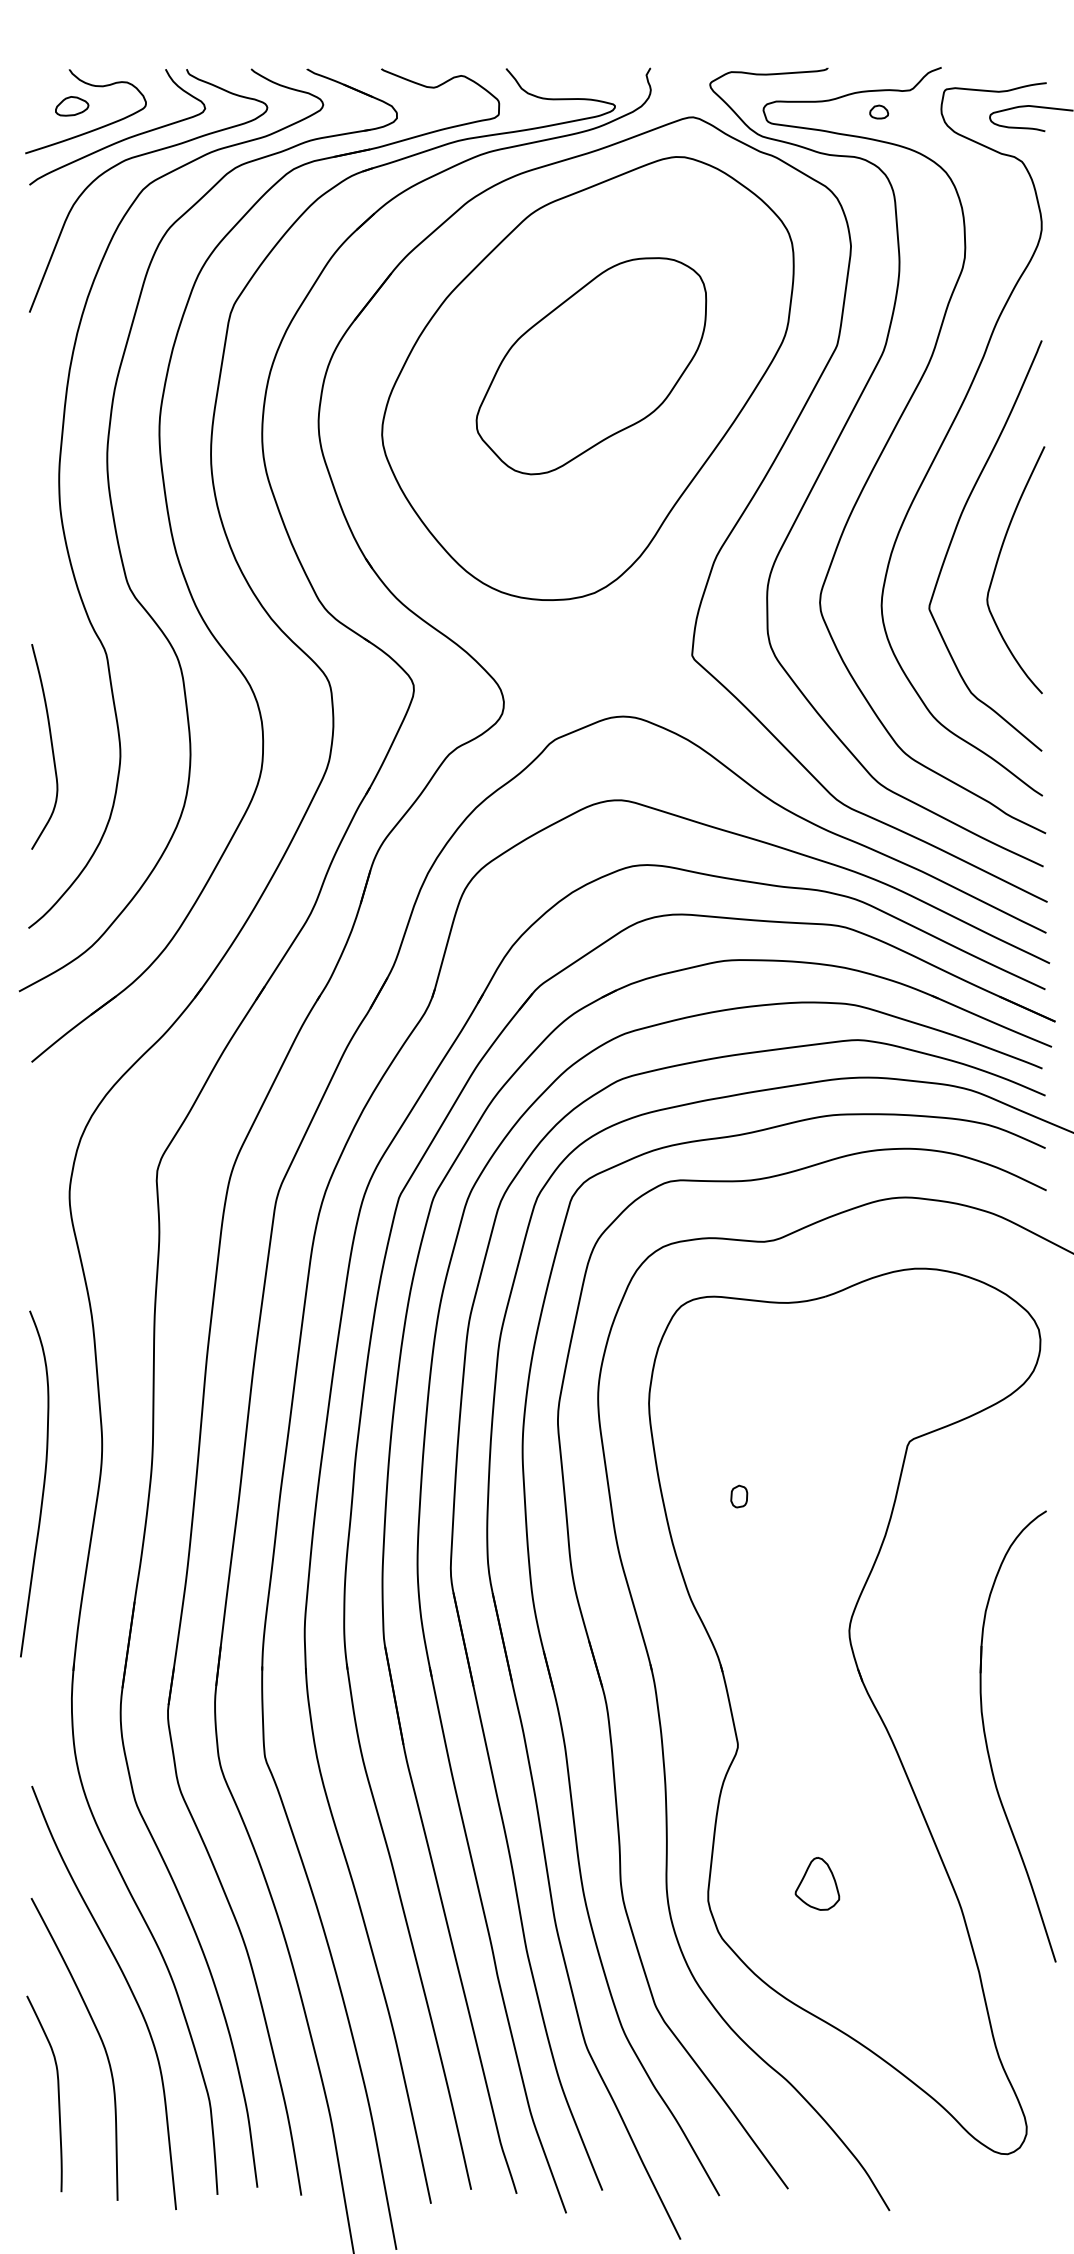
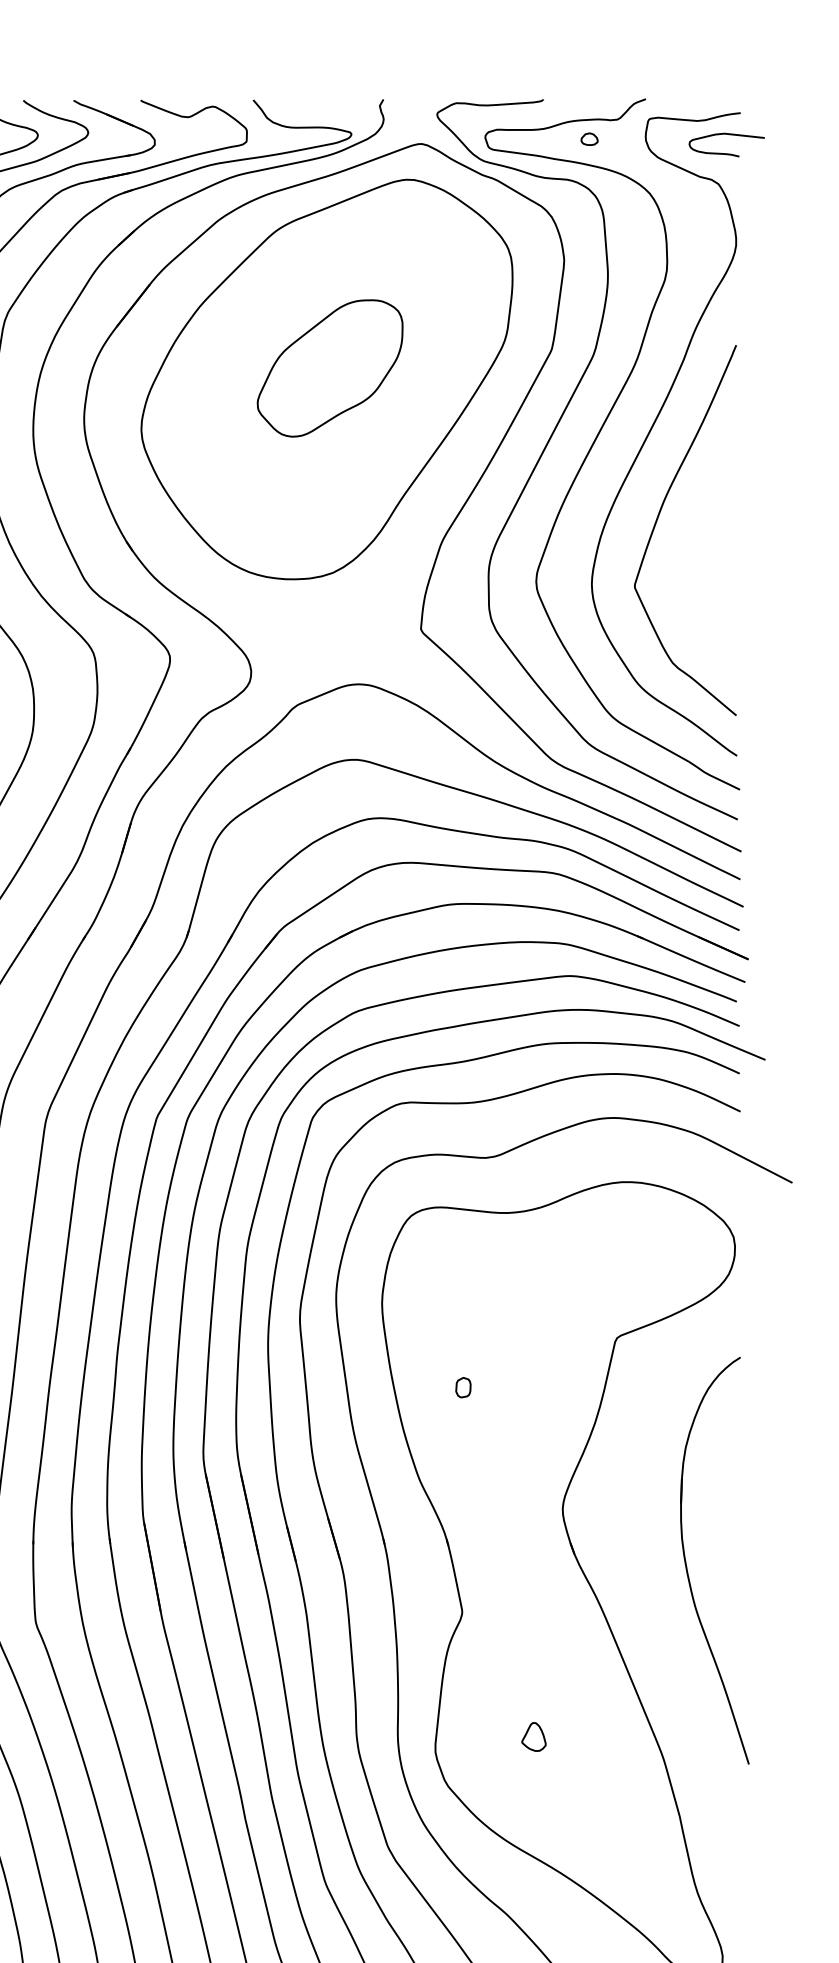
part: (591, 366) -> (330, 368), size x0.7
curve: (997, 564) -> (696, 547), removed
part: (987, 1742) -> (687, 1566), moved
part: (817, 1883) -> (533, 1736), size x0.6

